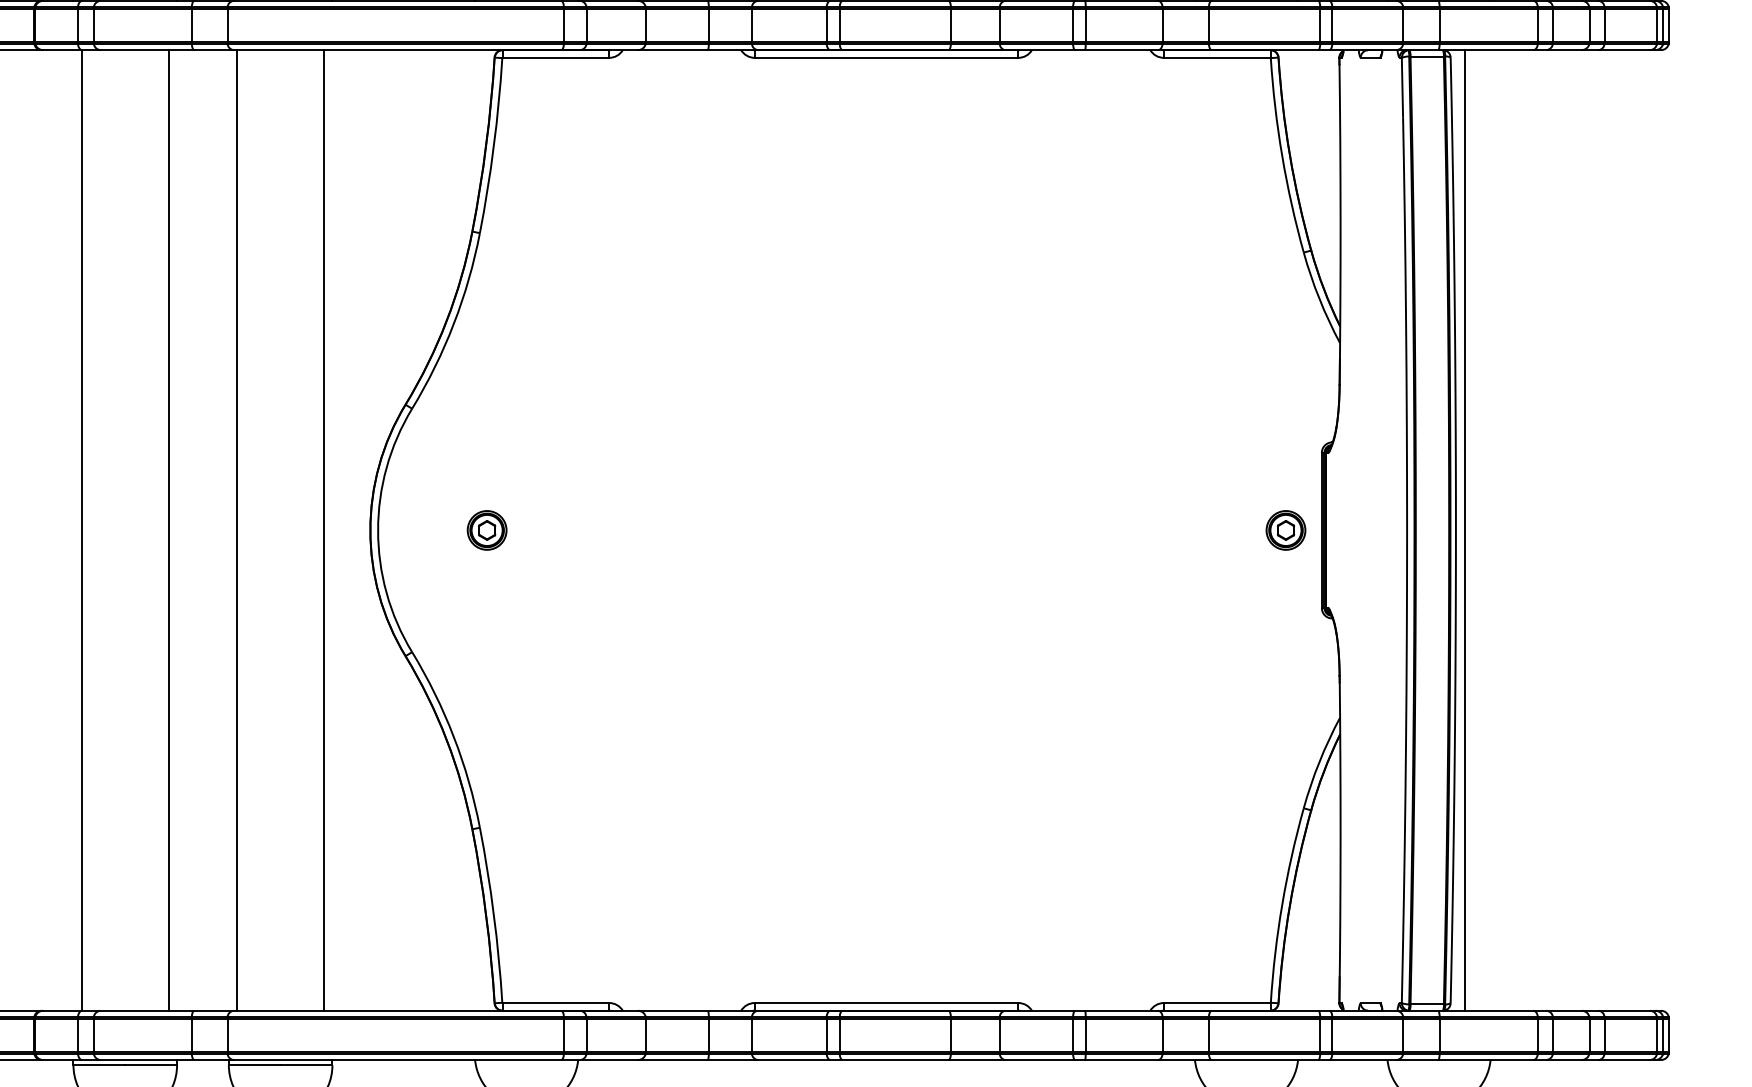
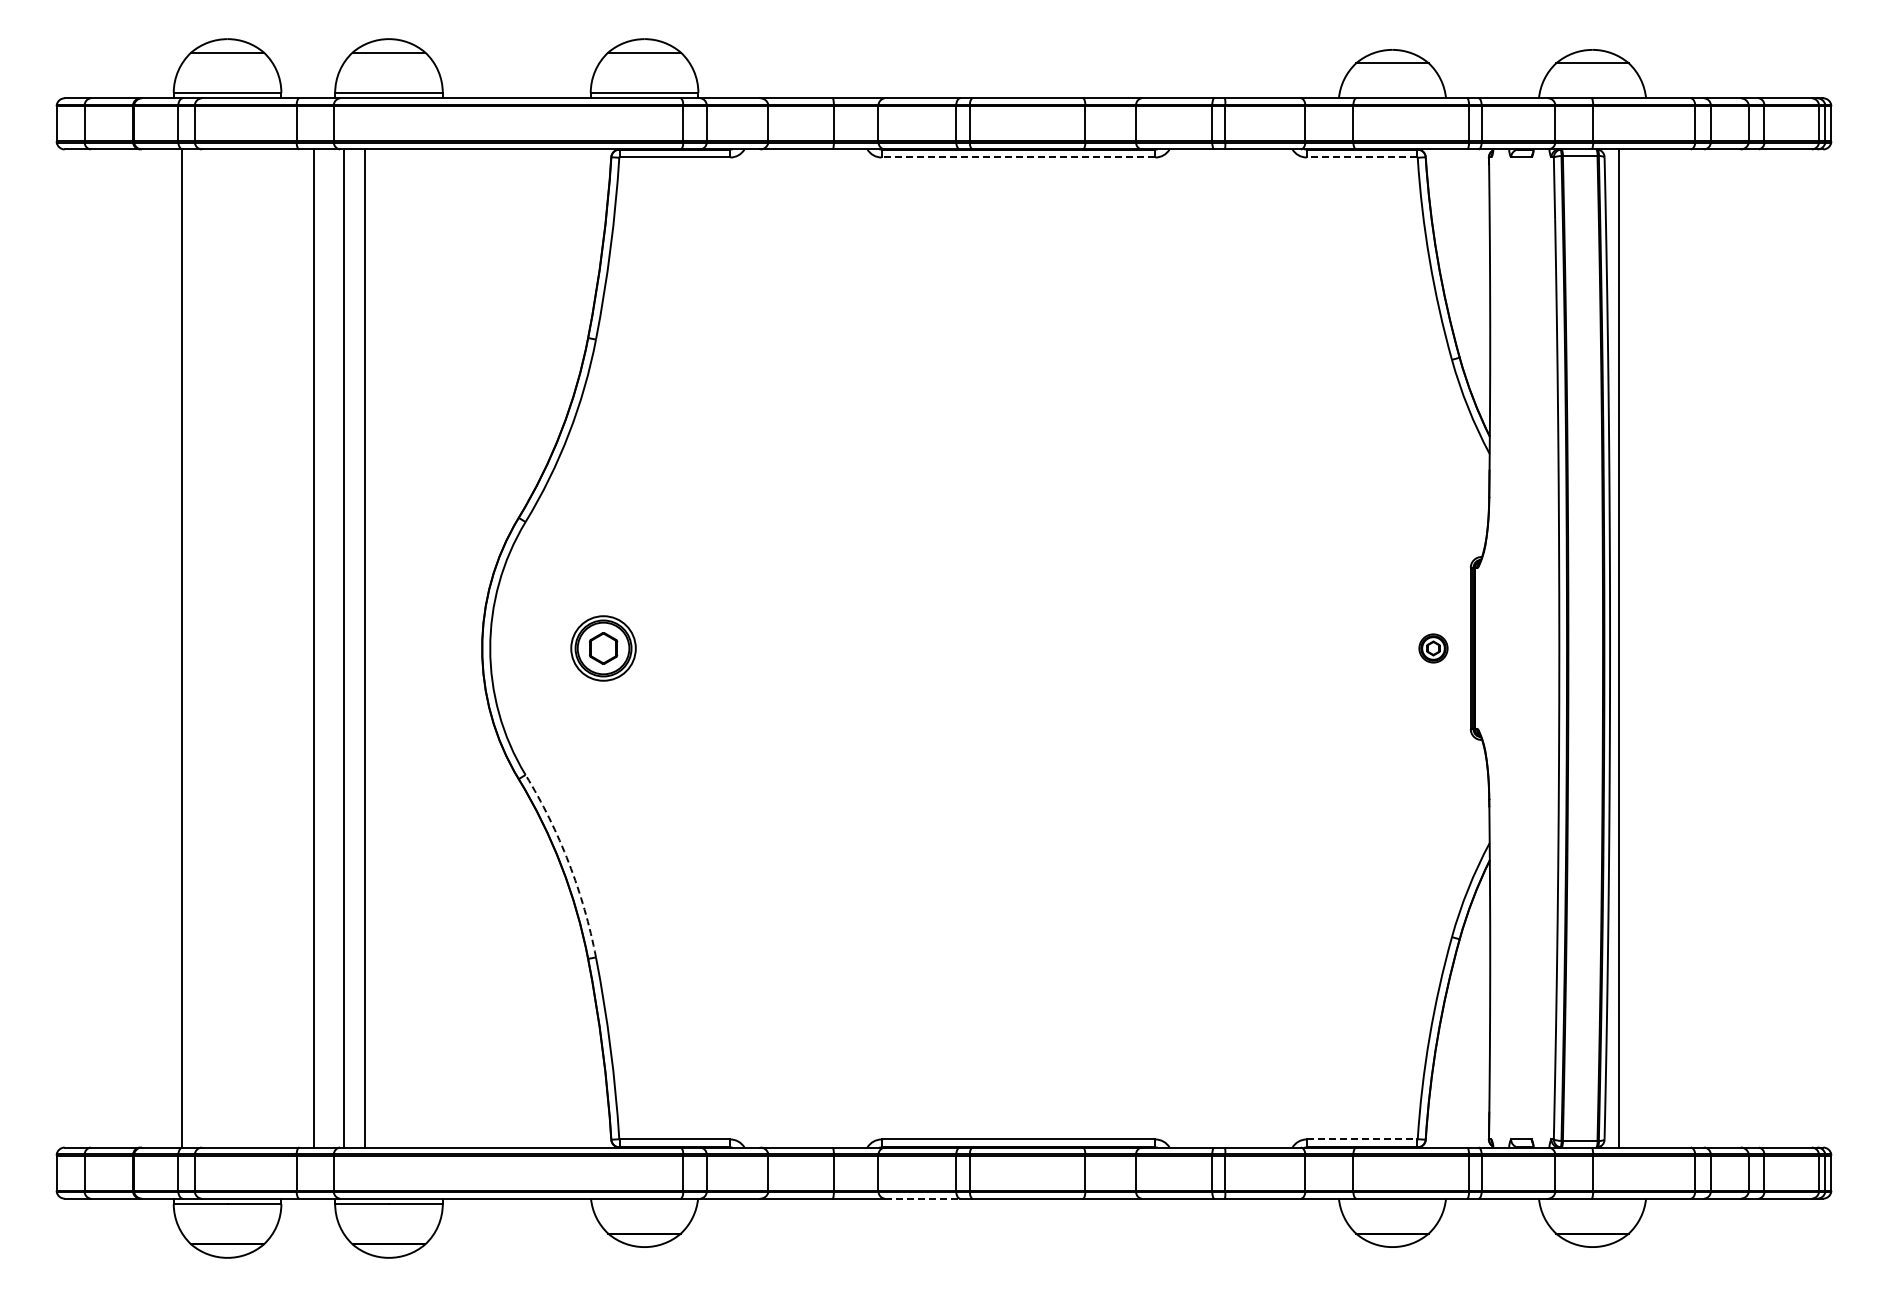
line: (886, 57) -> (1018, 157), solid -> dashed
line: (1216, 57) -> (1361, 157), solid -> dashed
line: (168, 530) -> (313, 648), moved
line: (324, 530) -> (365, 648), moved
part: (487, 530) -> (603, 648), size x1.6
part: (1285, 530) -> (1433, 648), size x0.7
arc: (453, 737) -> (568, 863), solid -> dashed
line: (1217, 1003) -> (1362, 1139), solid -> dashed
line: (794, 1059) -> (922, 1198), solid -> dashed

